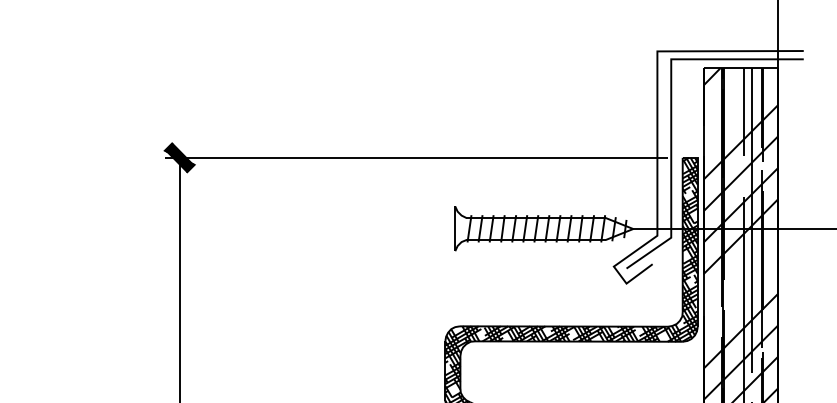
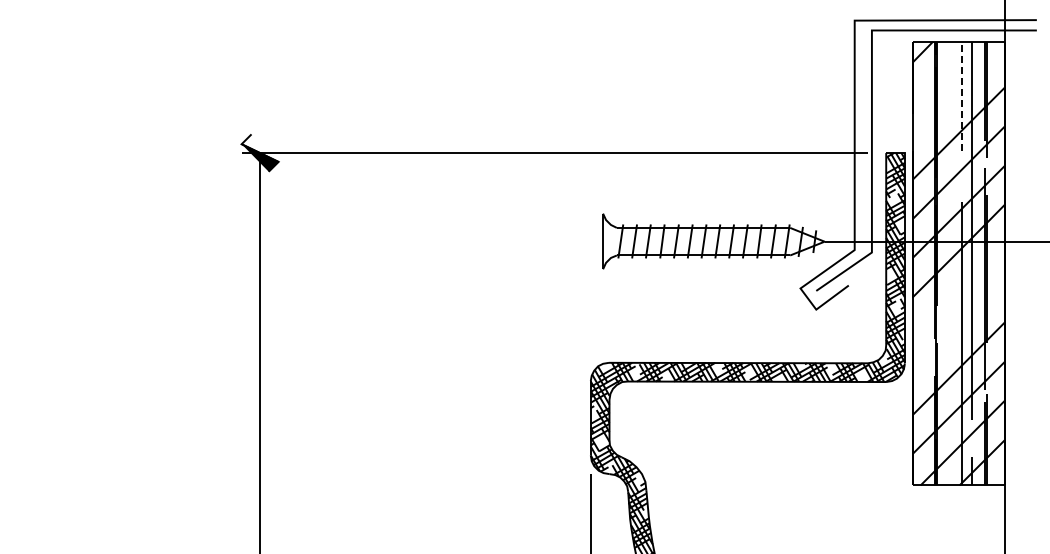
line: (744, 111) -> (962, 95), solid -> dashed
fill: (179, 153) -> (259, 147), removed

